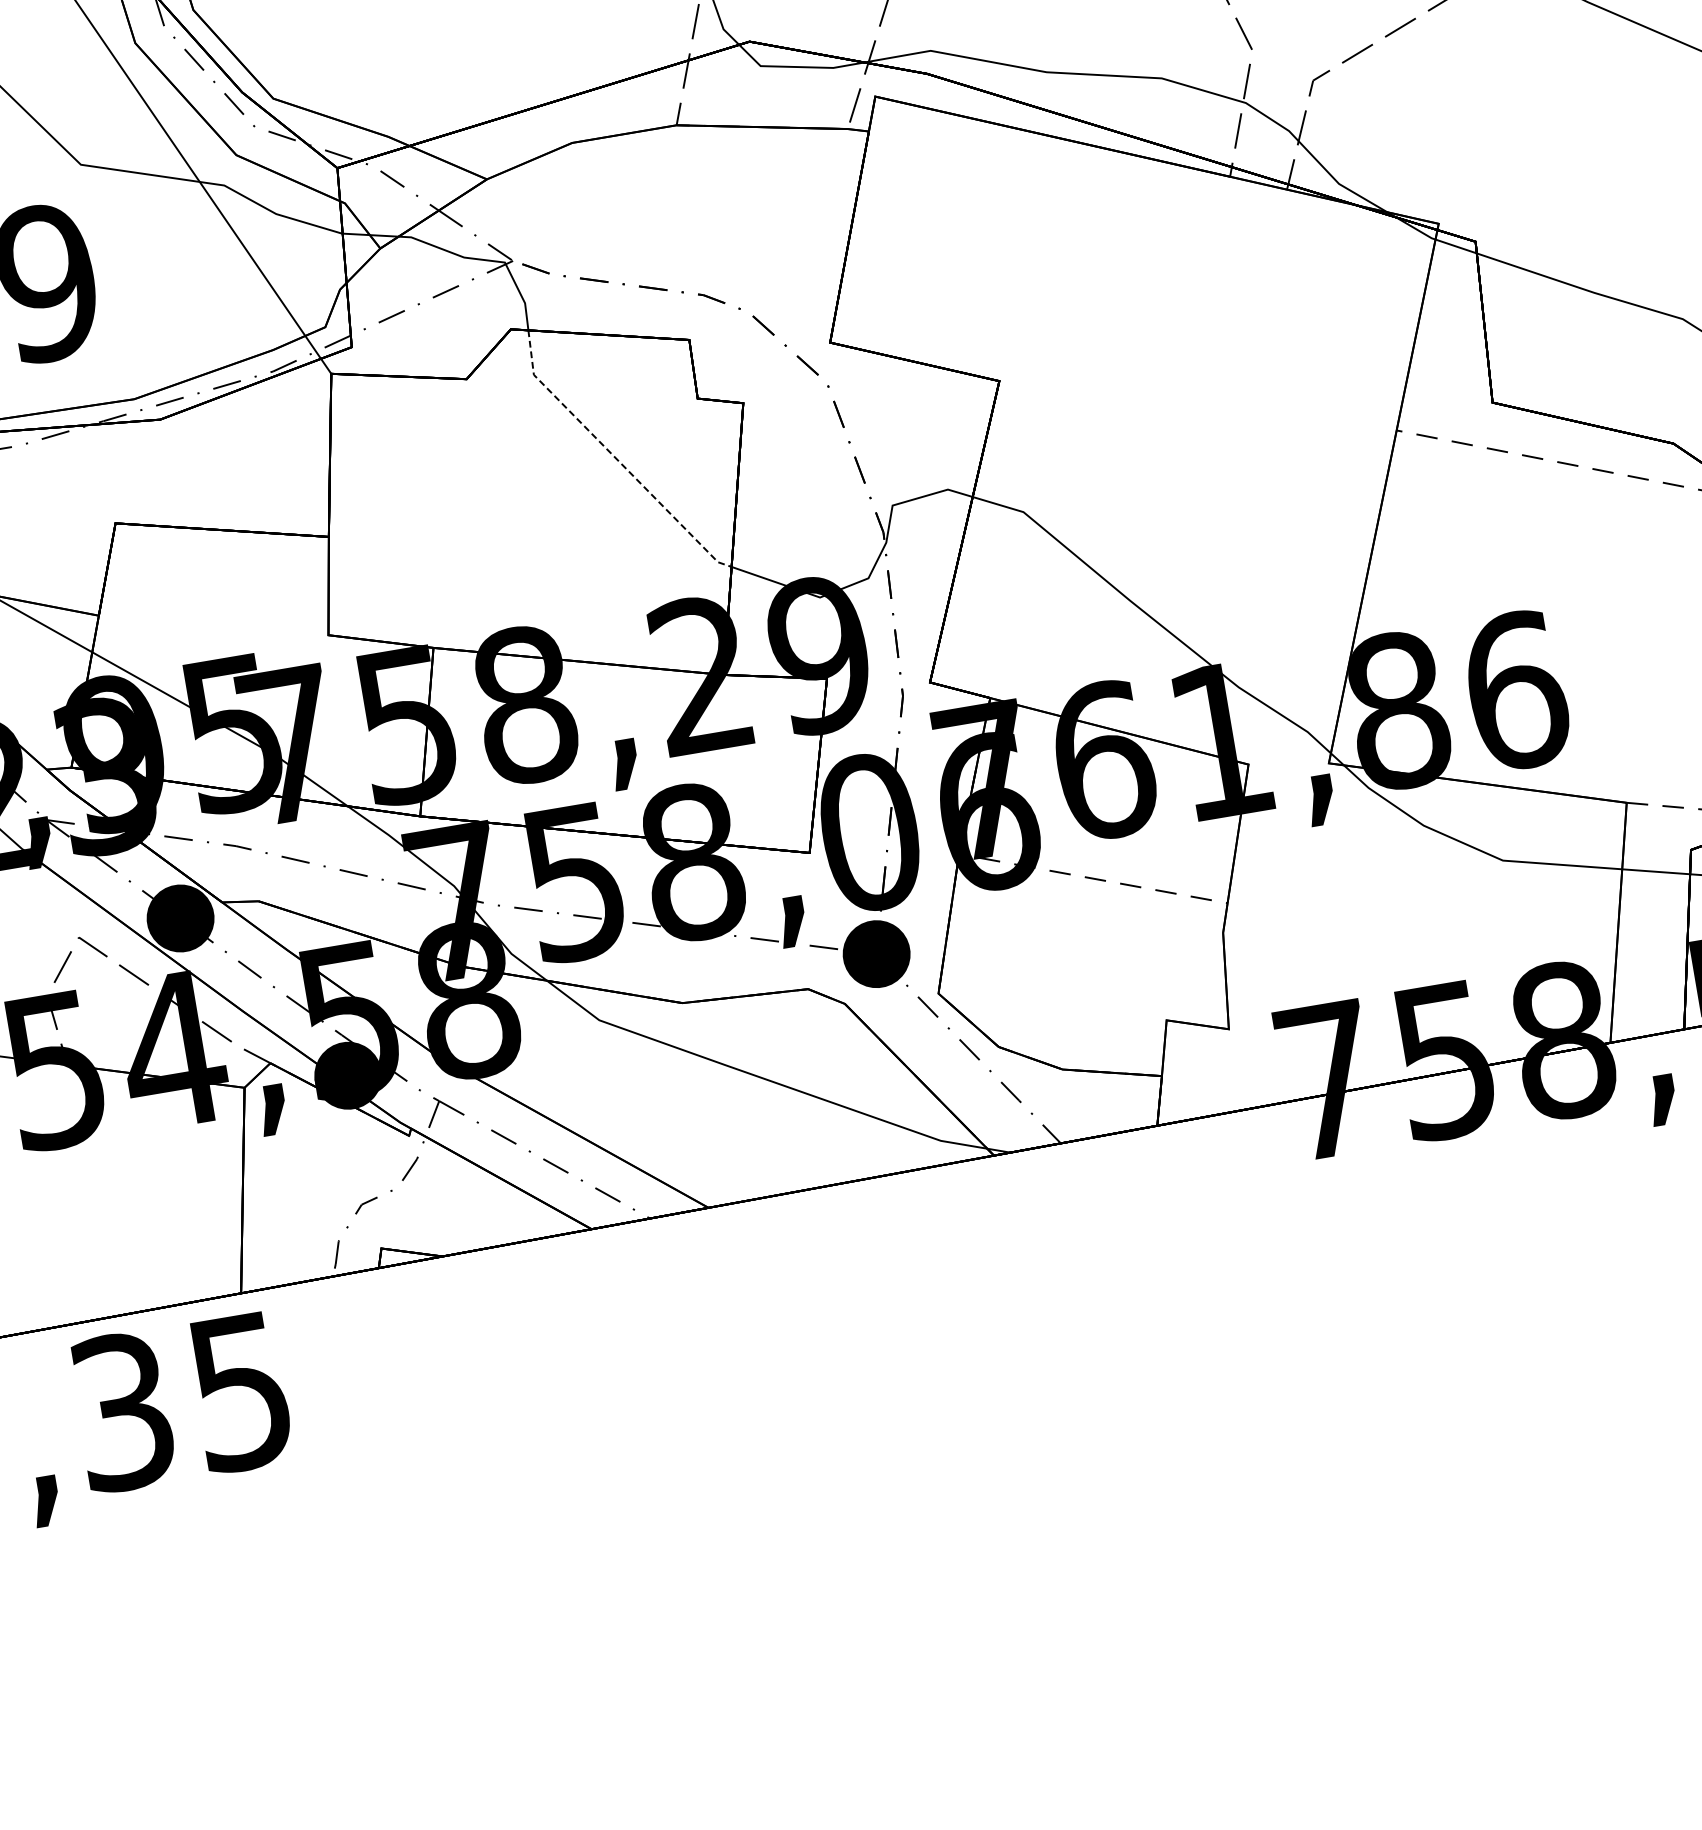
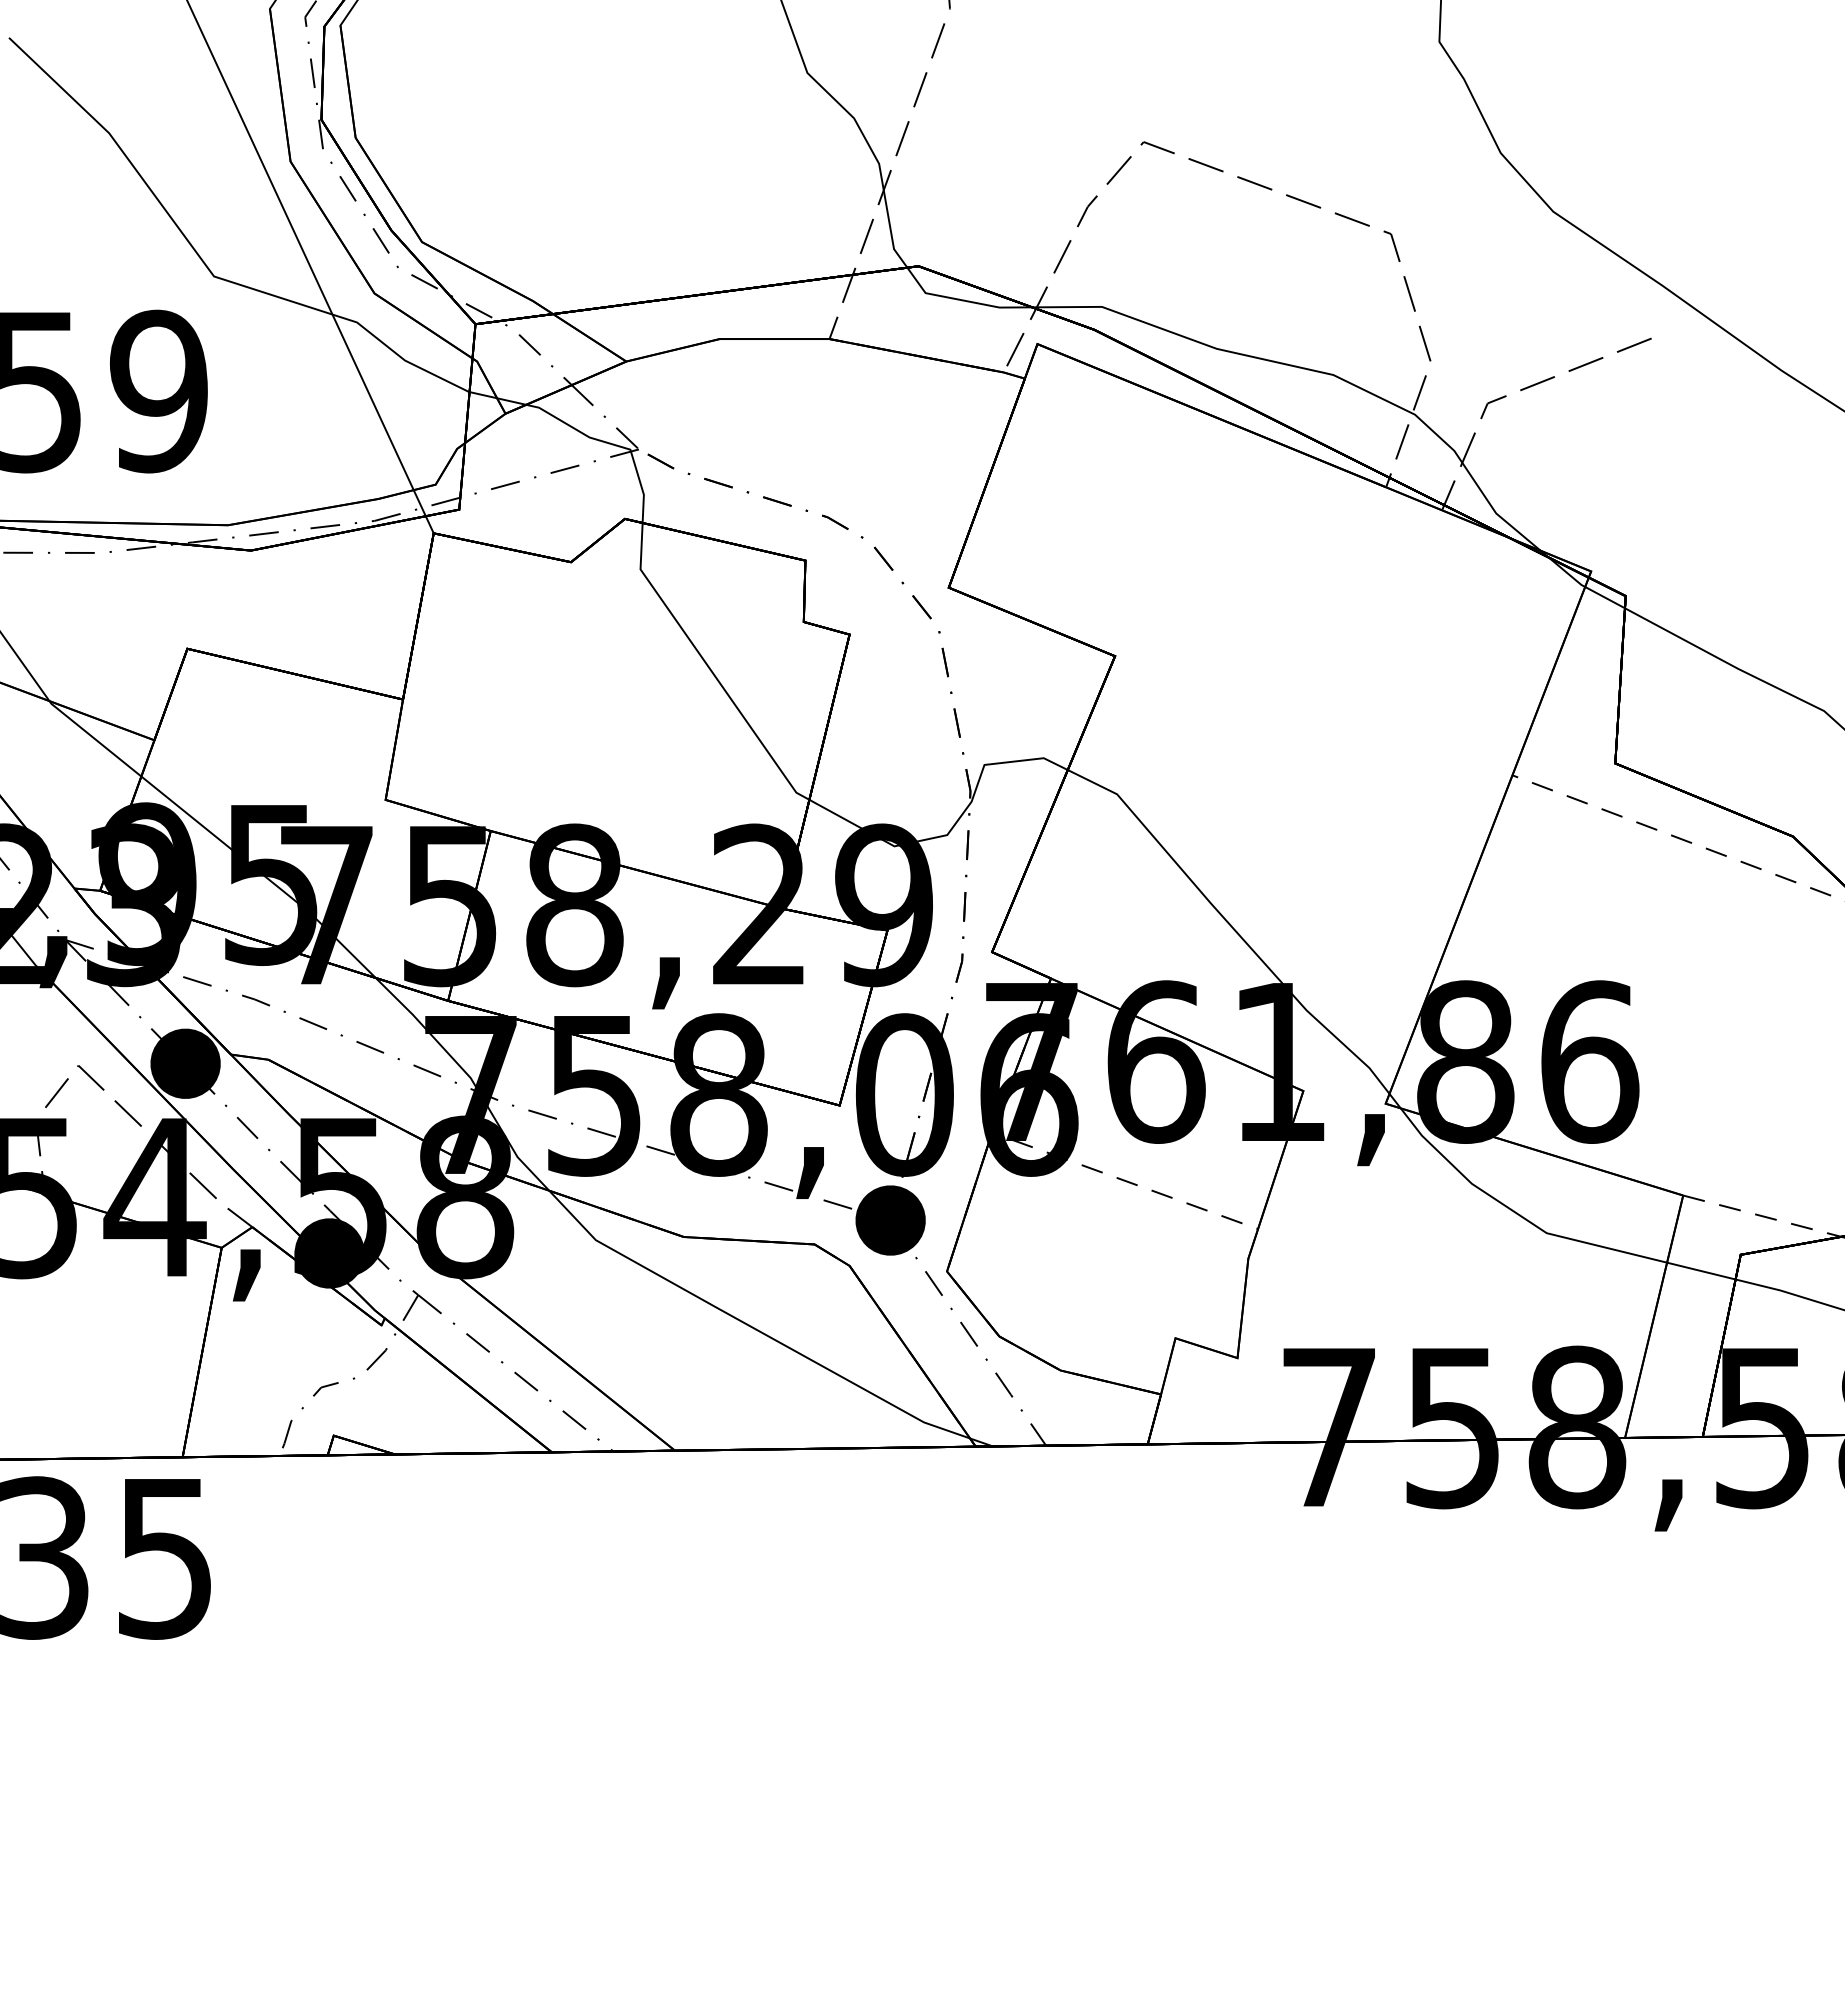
line: (615, 458) -> (709, 668), dashed -> solid

